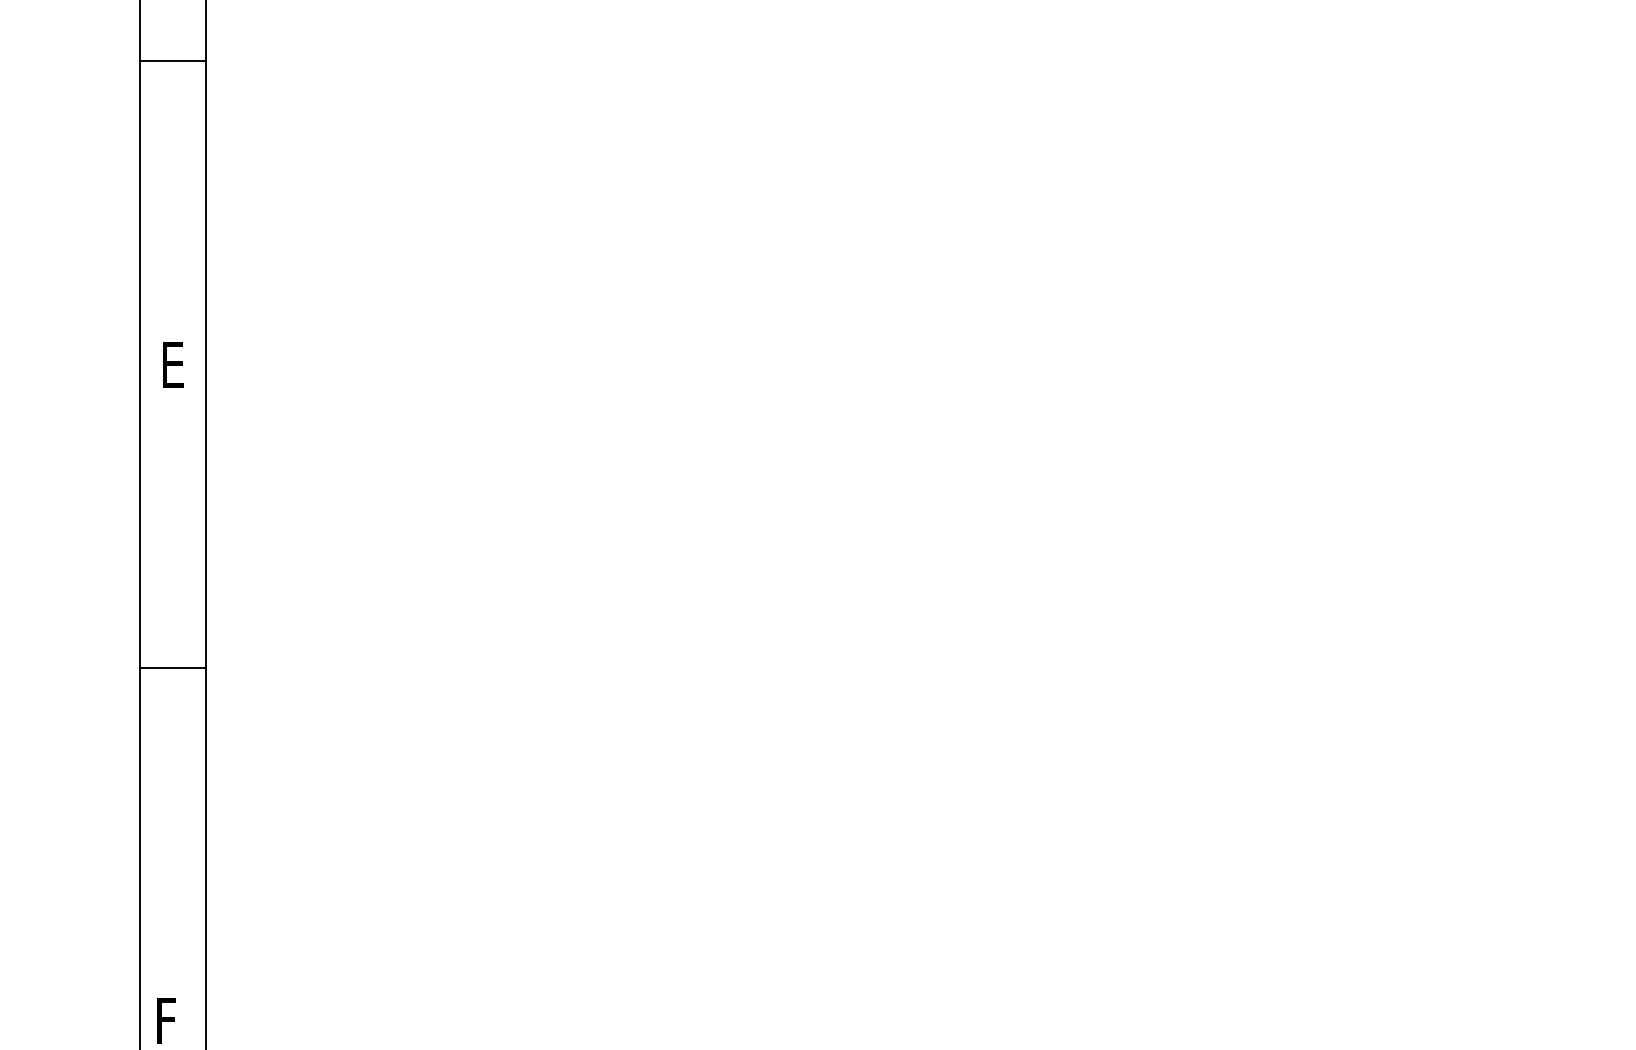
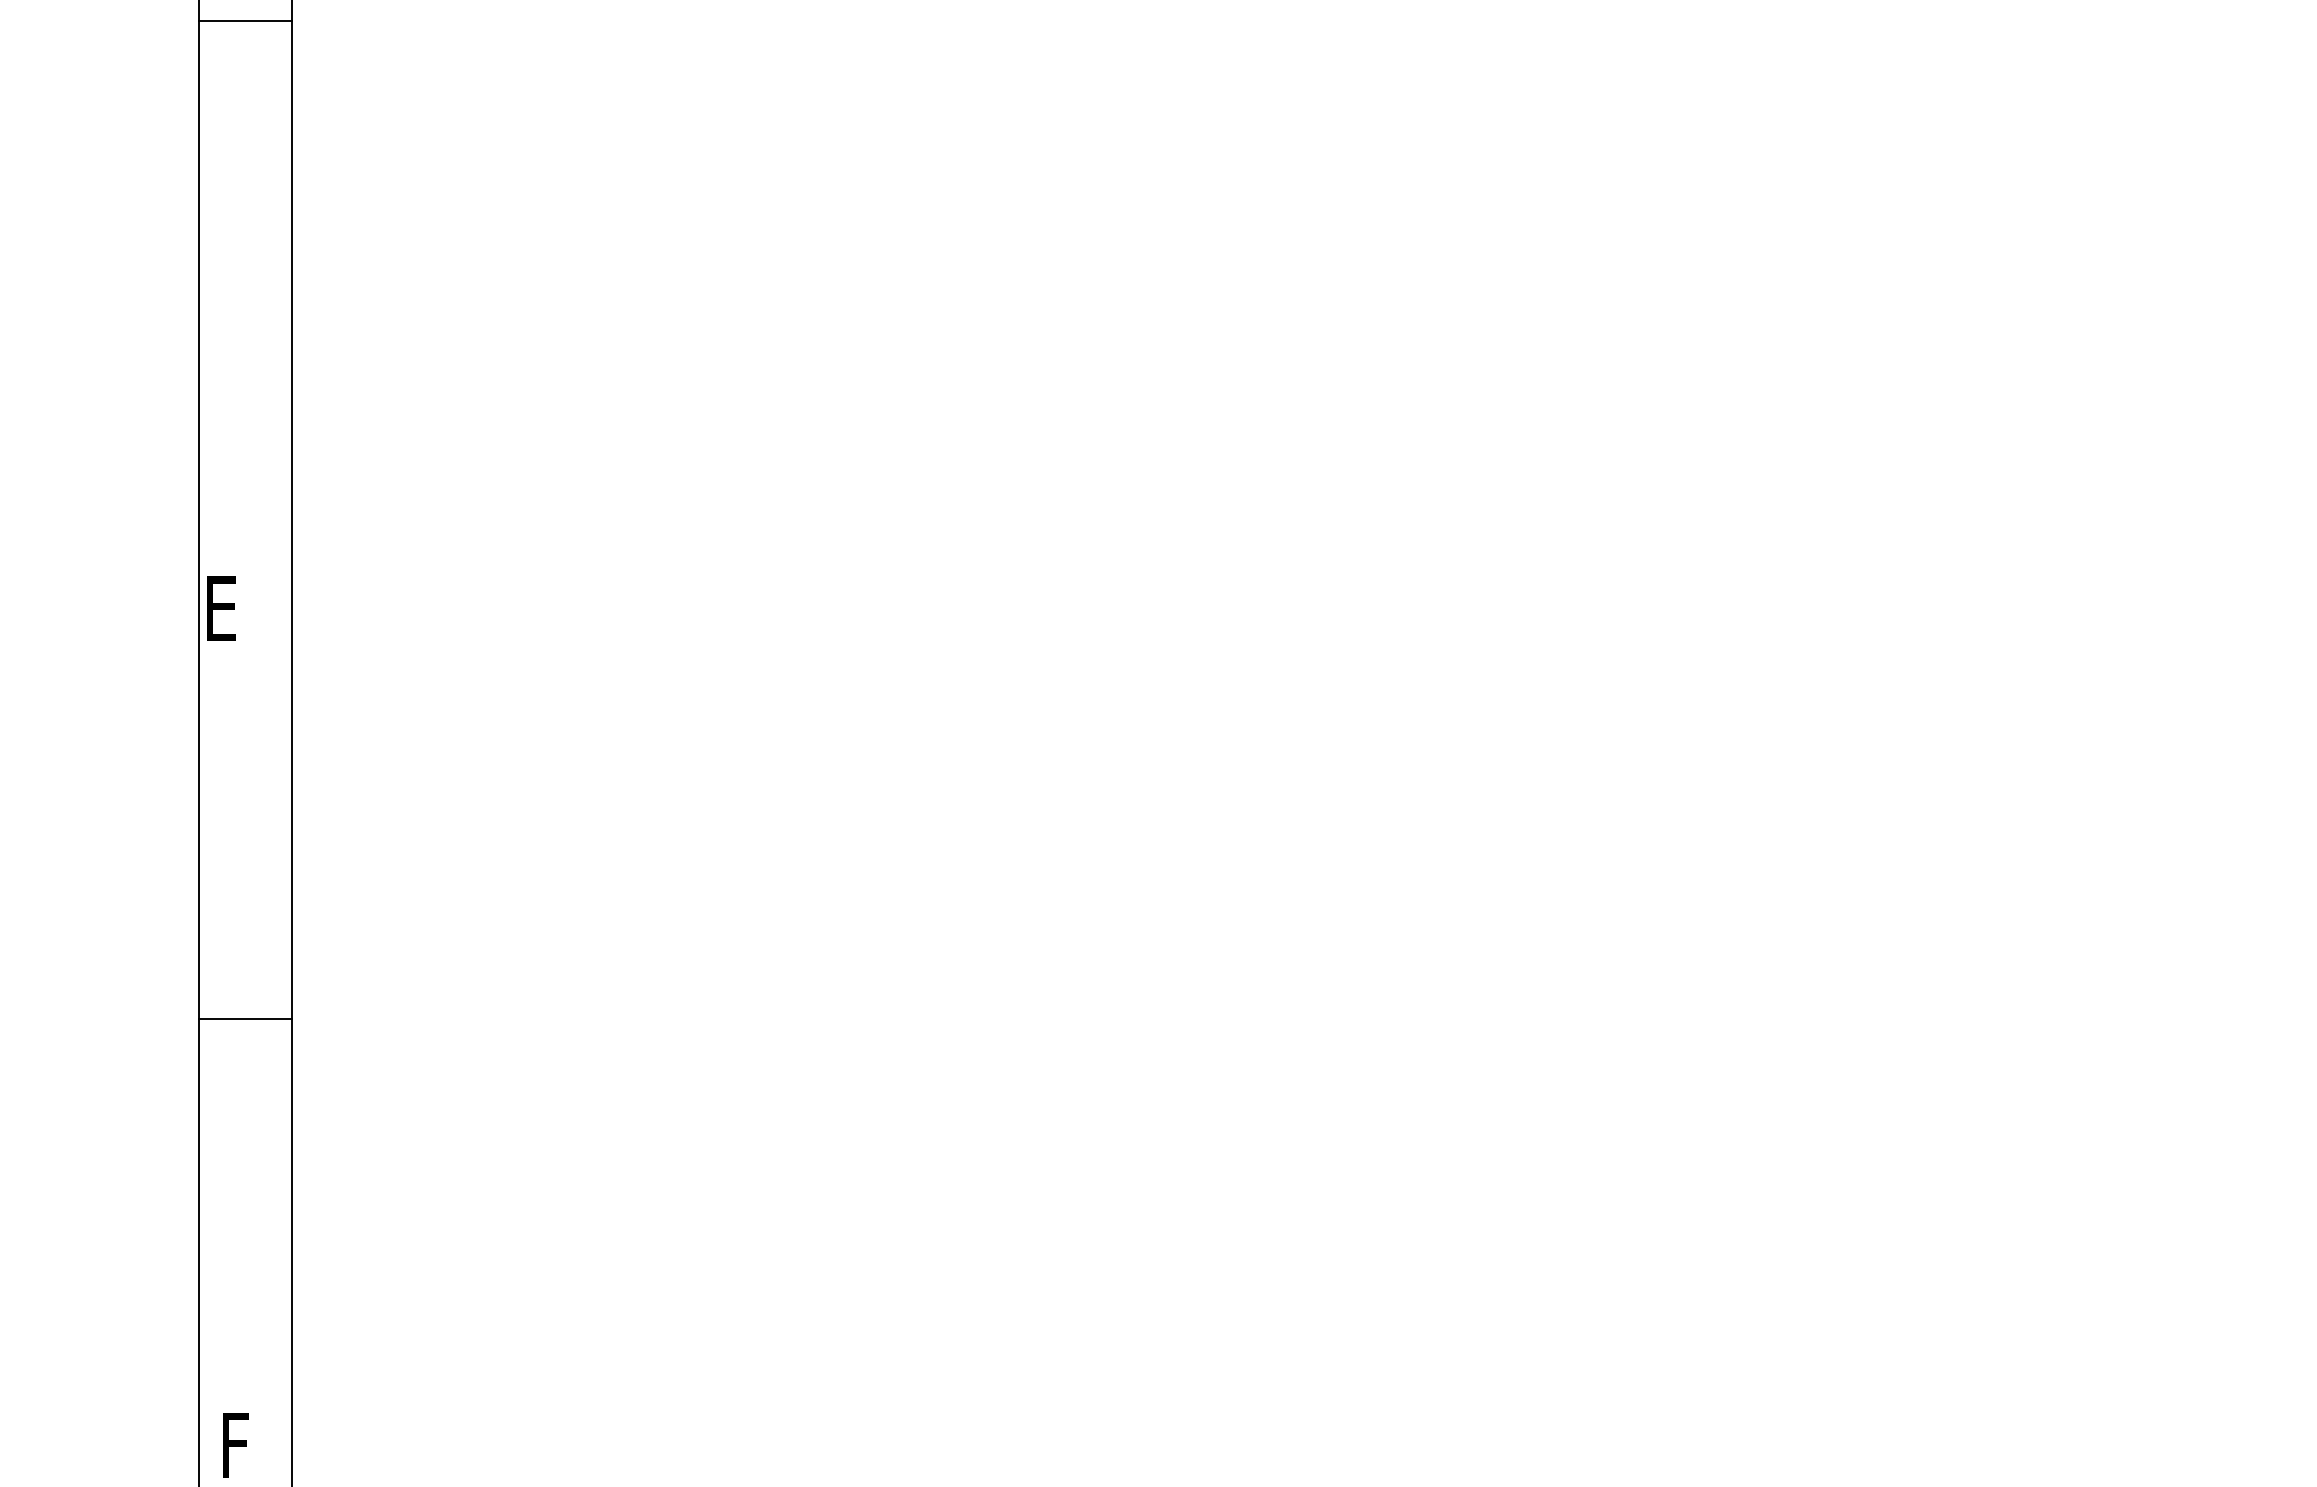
line: (173, 60) -> (245, 20), moved
text: (173, 364) -> (221, 608), moved
line: (173, 668) -> (245, 1018), moved

